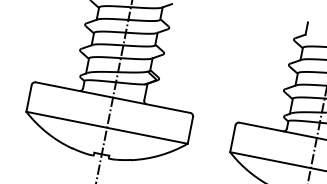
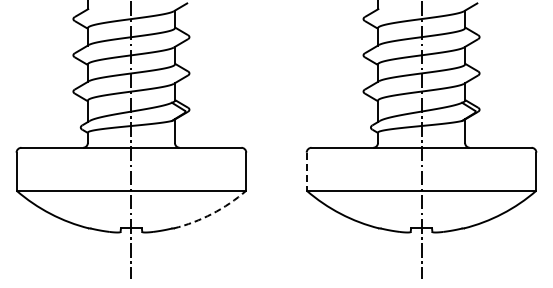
line: (232, 139) -> (306, 172), solid -> dashed
arc: (160, 155) -> (212, 213), solid -> dashed

